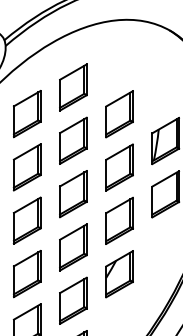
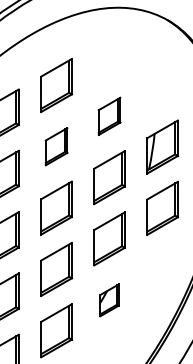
part: (119, 114) -> (109, 116), size x0.7
part: (73, 140) -> (56, 146), size x0.7
part: (119, 274) -> (109, 300), size x0.6

